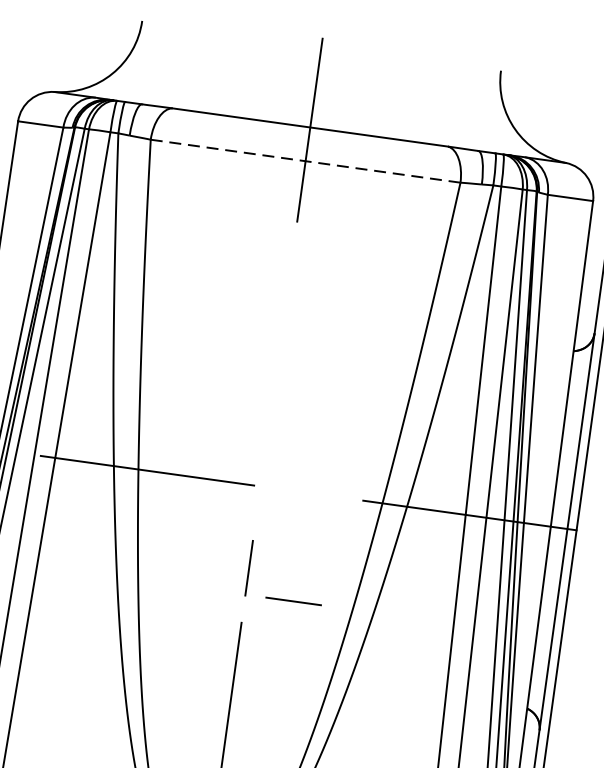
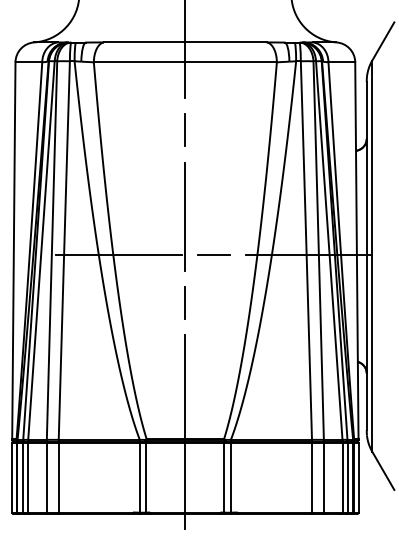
line: (305, 161) -> (185, 62), dashed -> solid
line: (288, 274) -> (184, 129), added
line: (269, 422) -> (185, 216), added
line: (293, 601) -> (213, 254), moved

